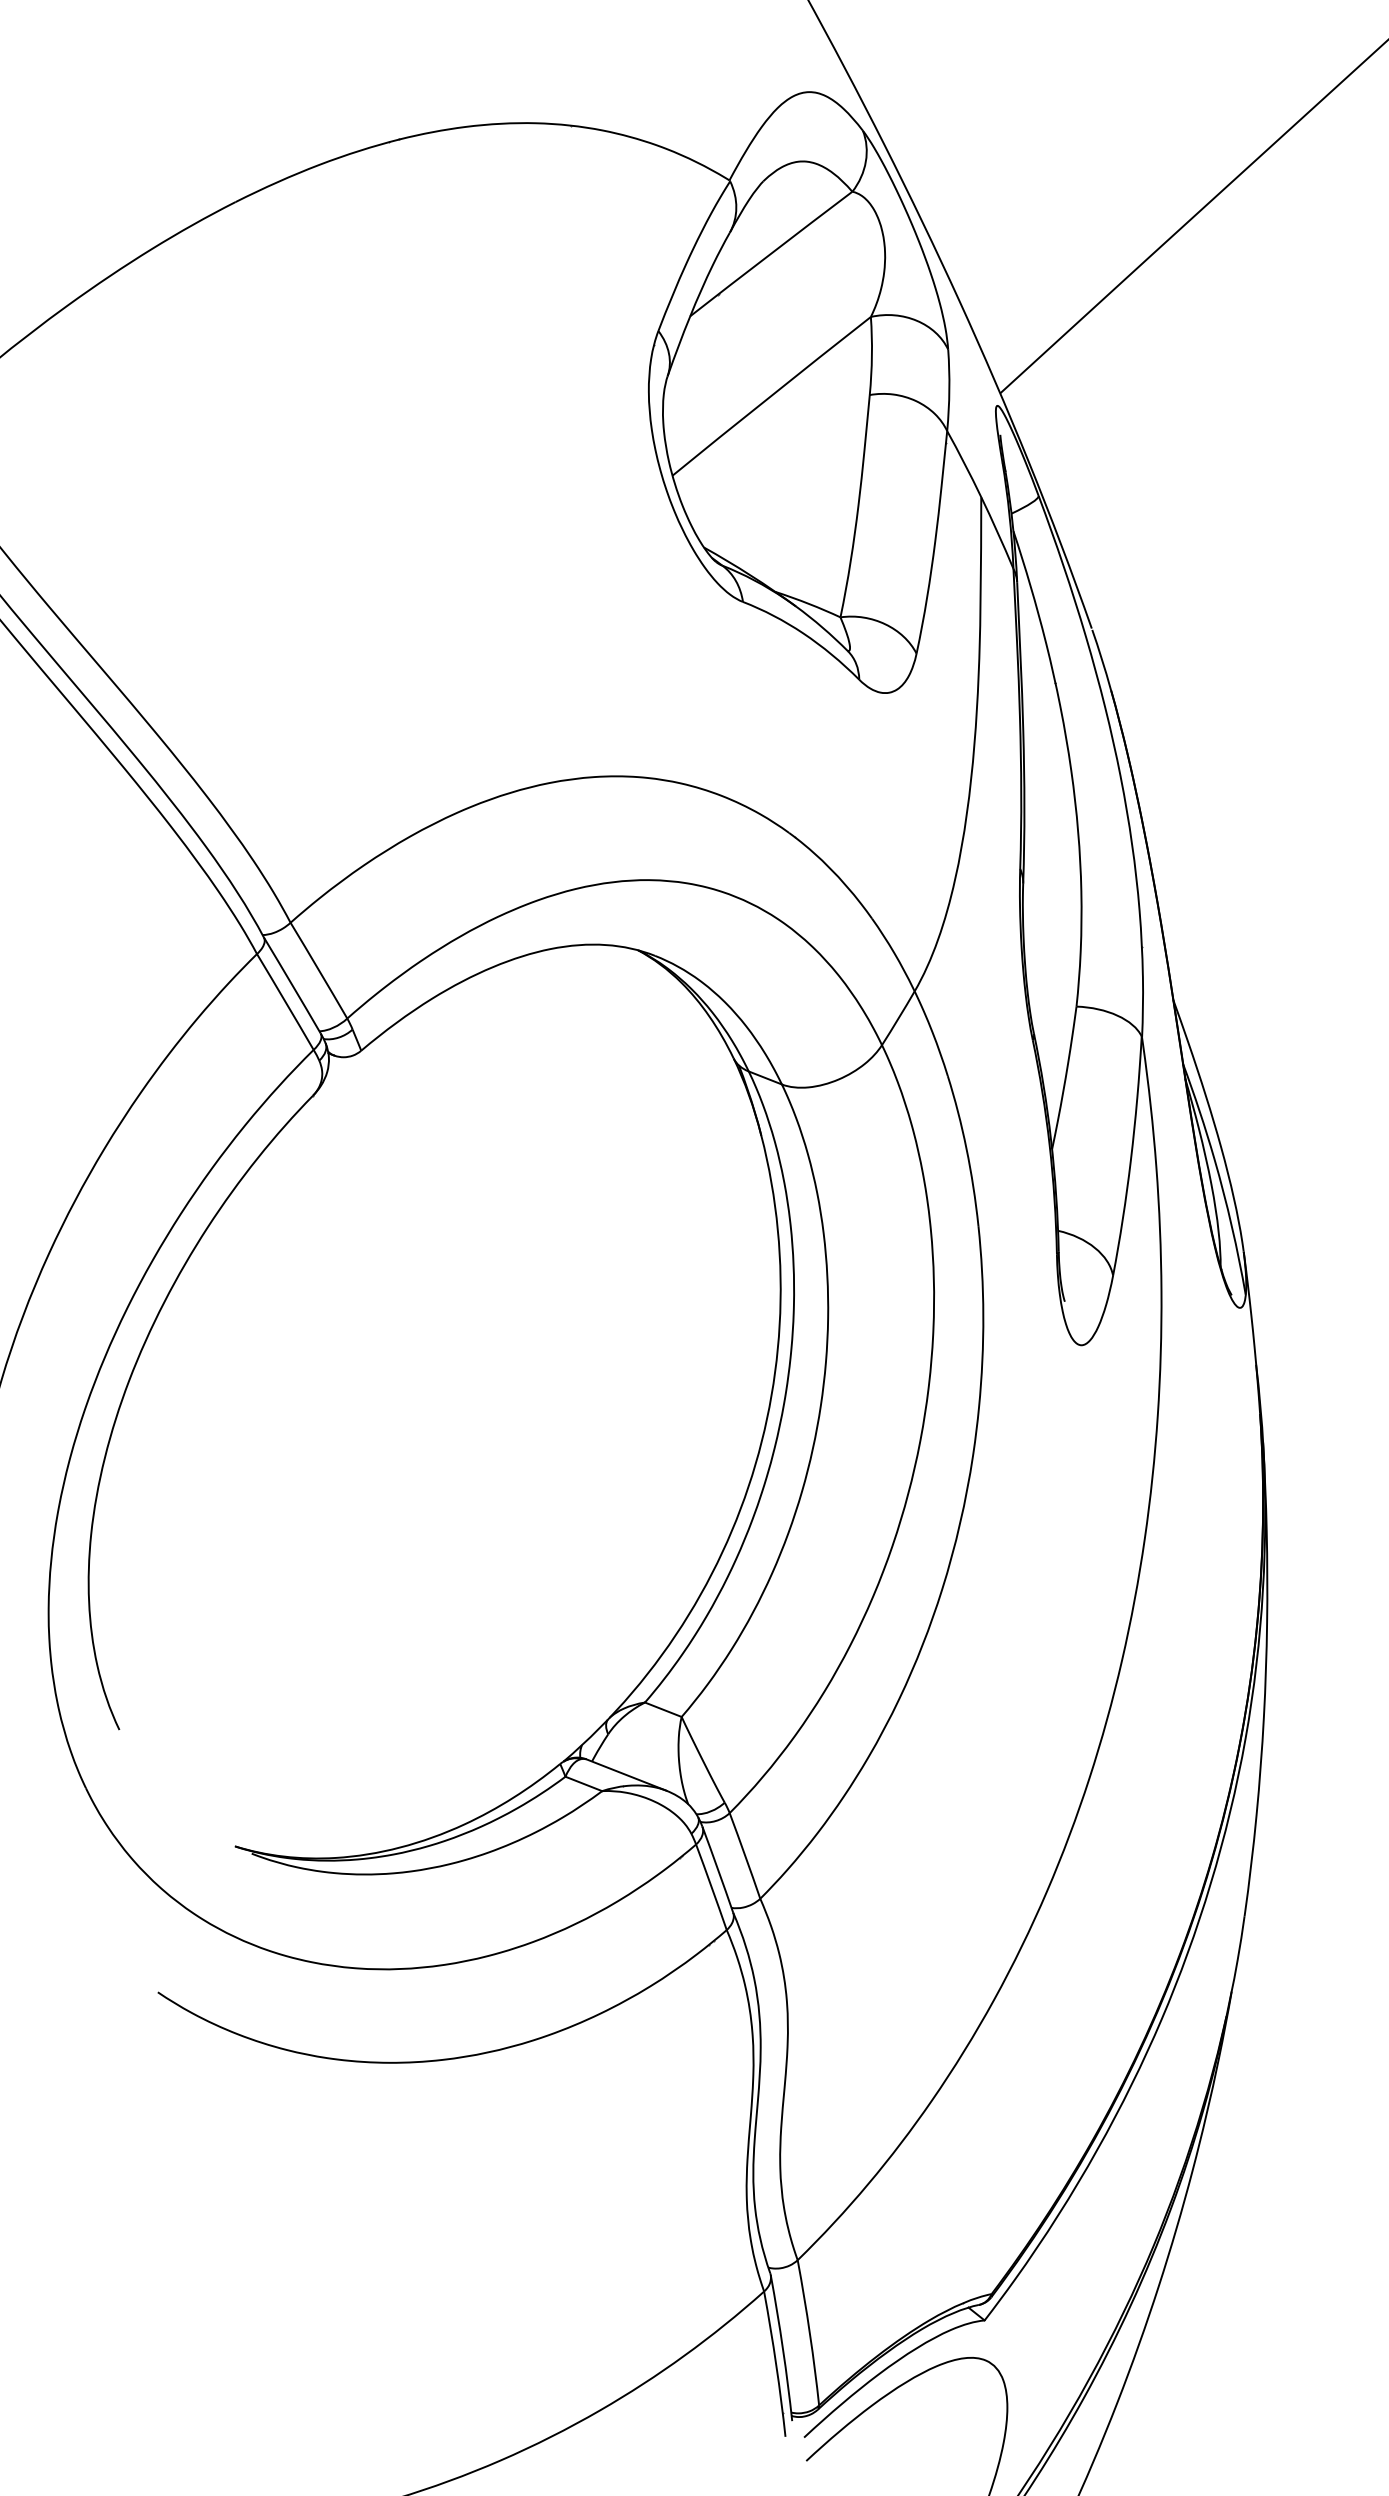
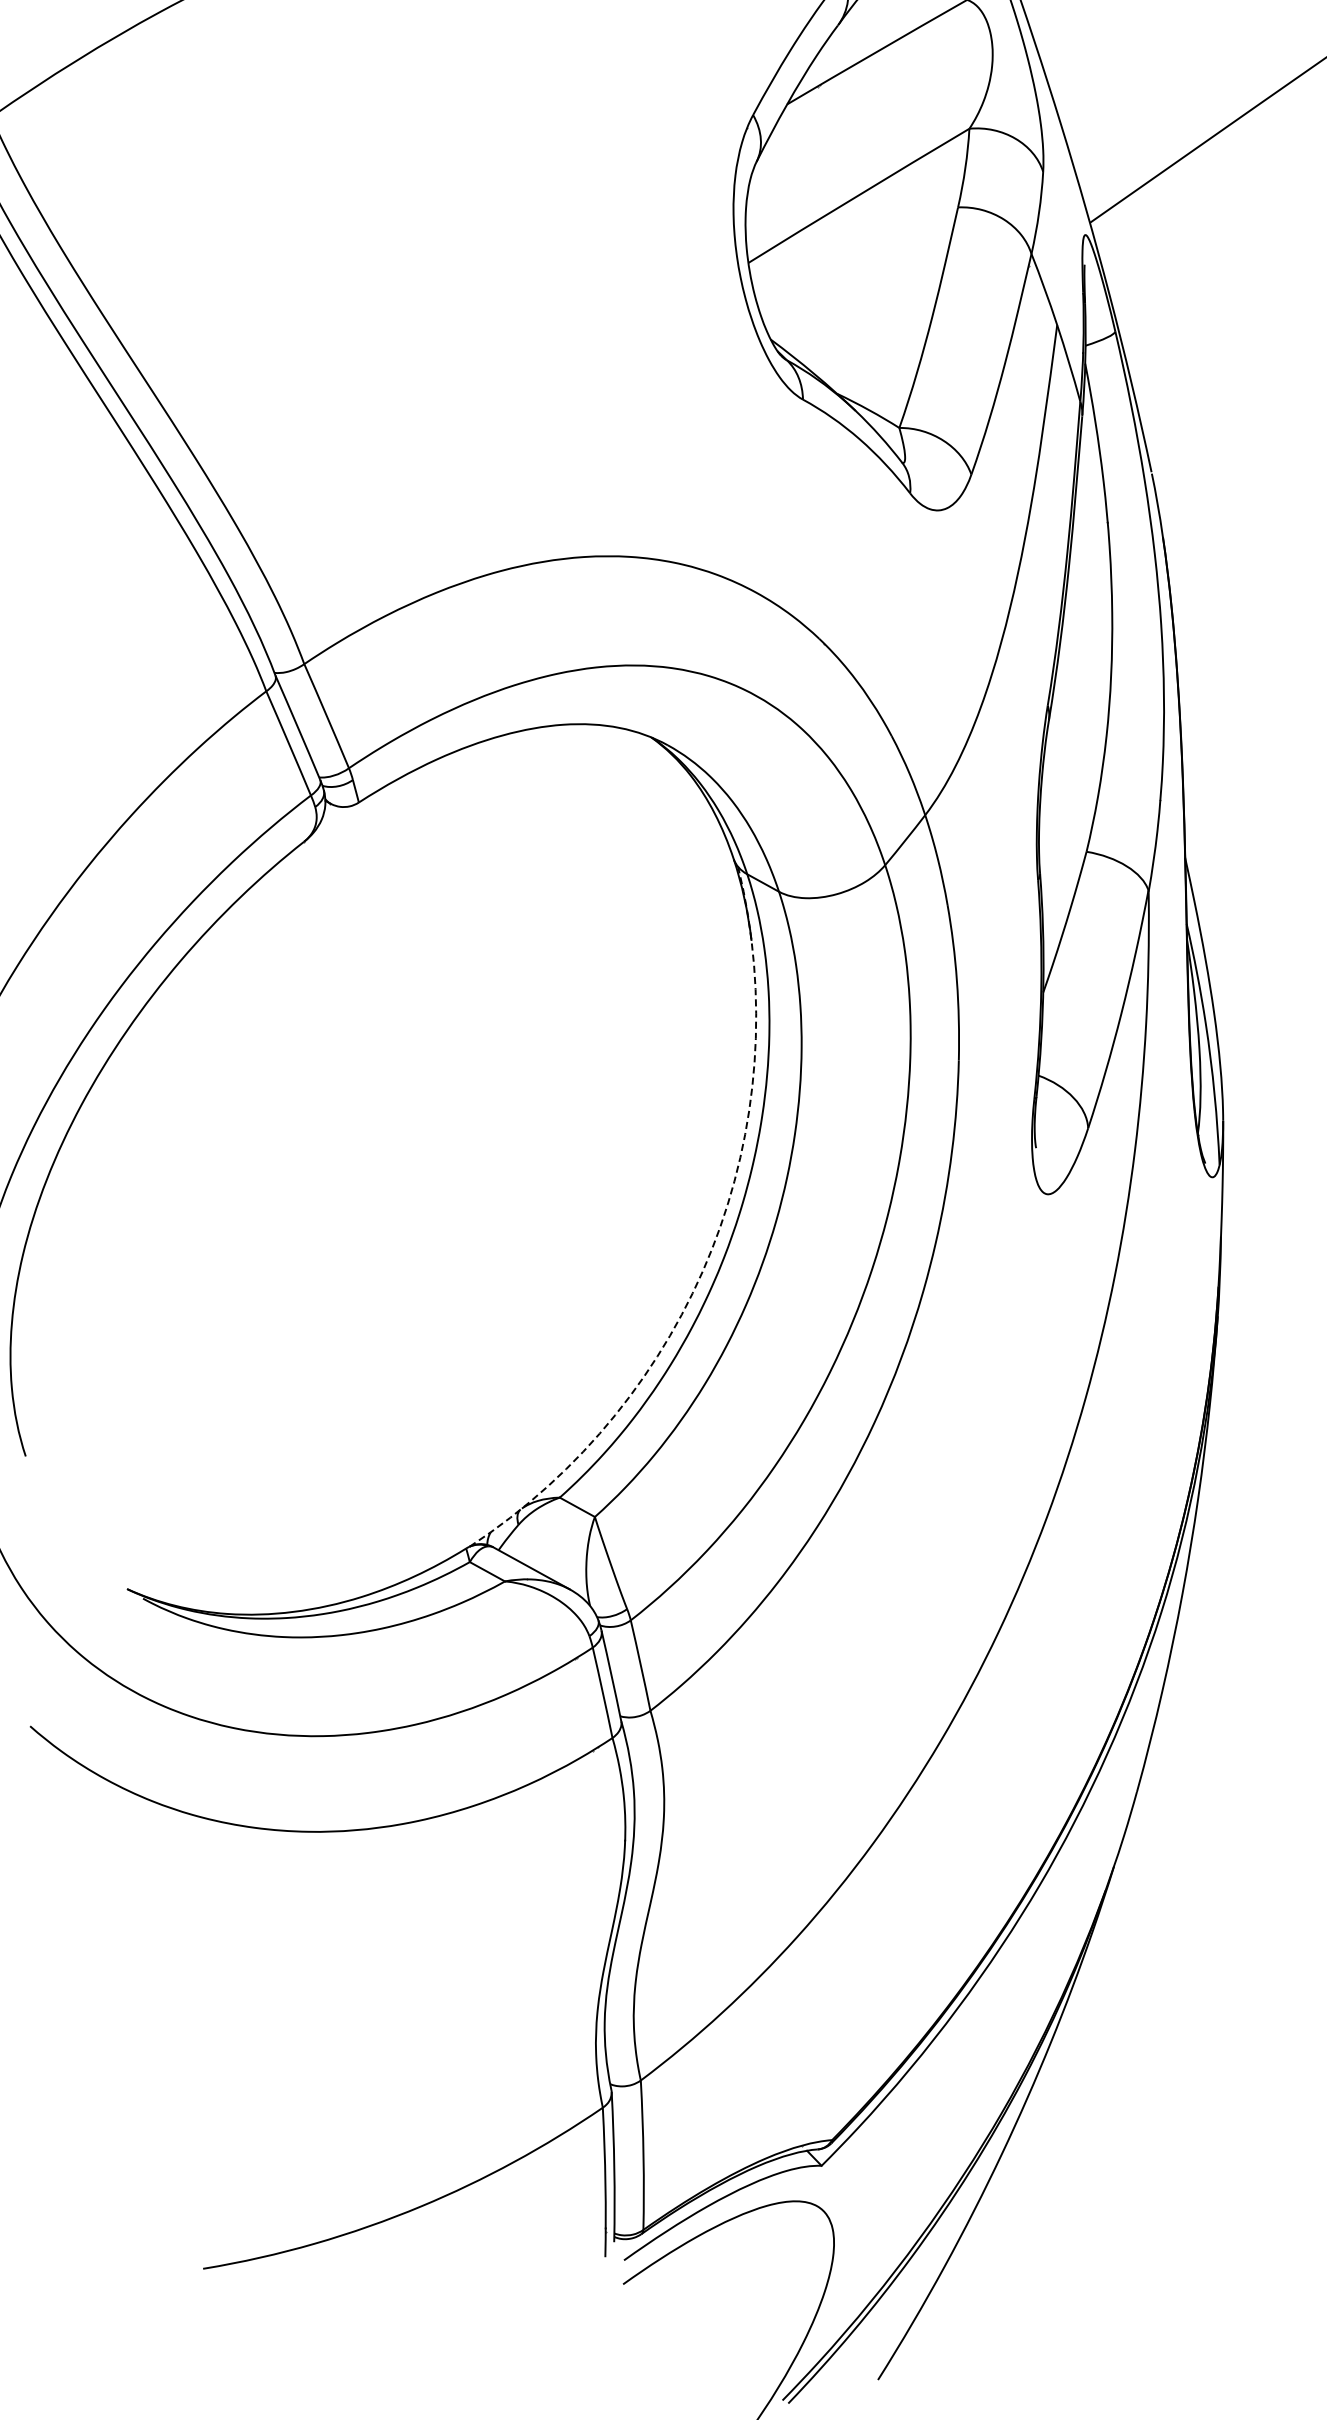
arc: (761, 1441) -> (711, 1249), solid -> dashed

